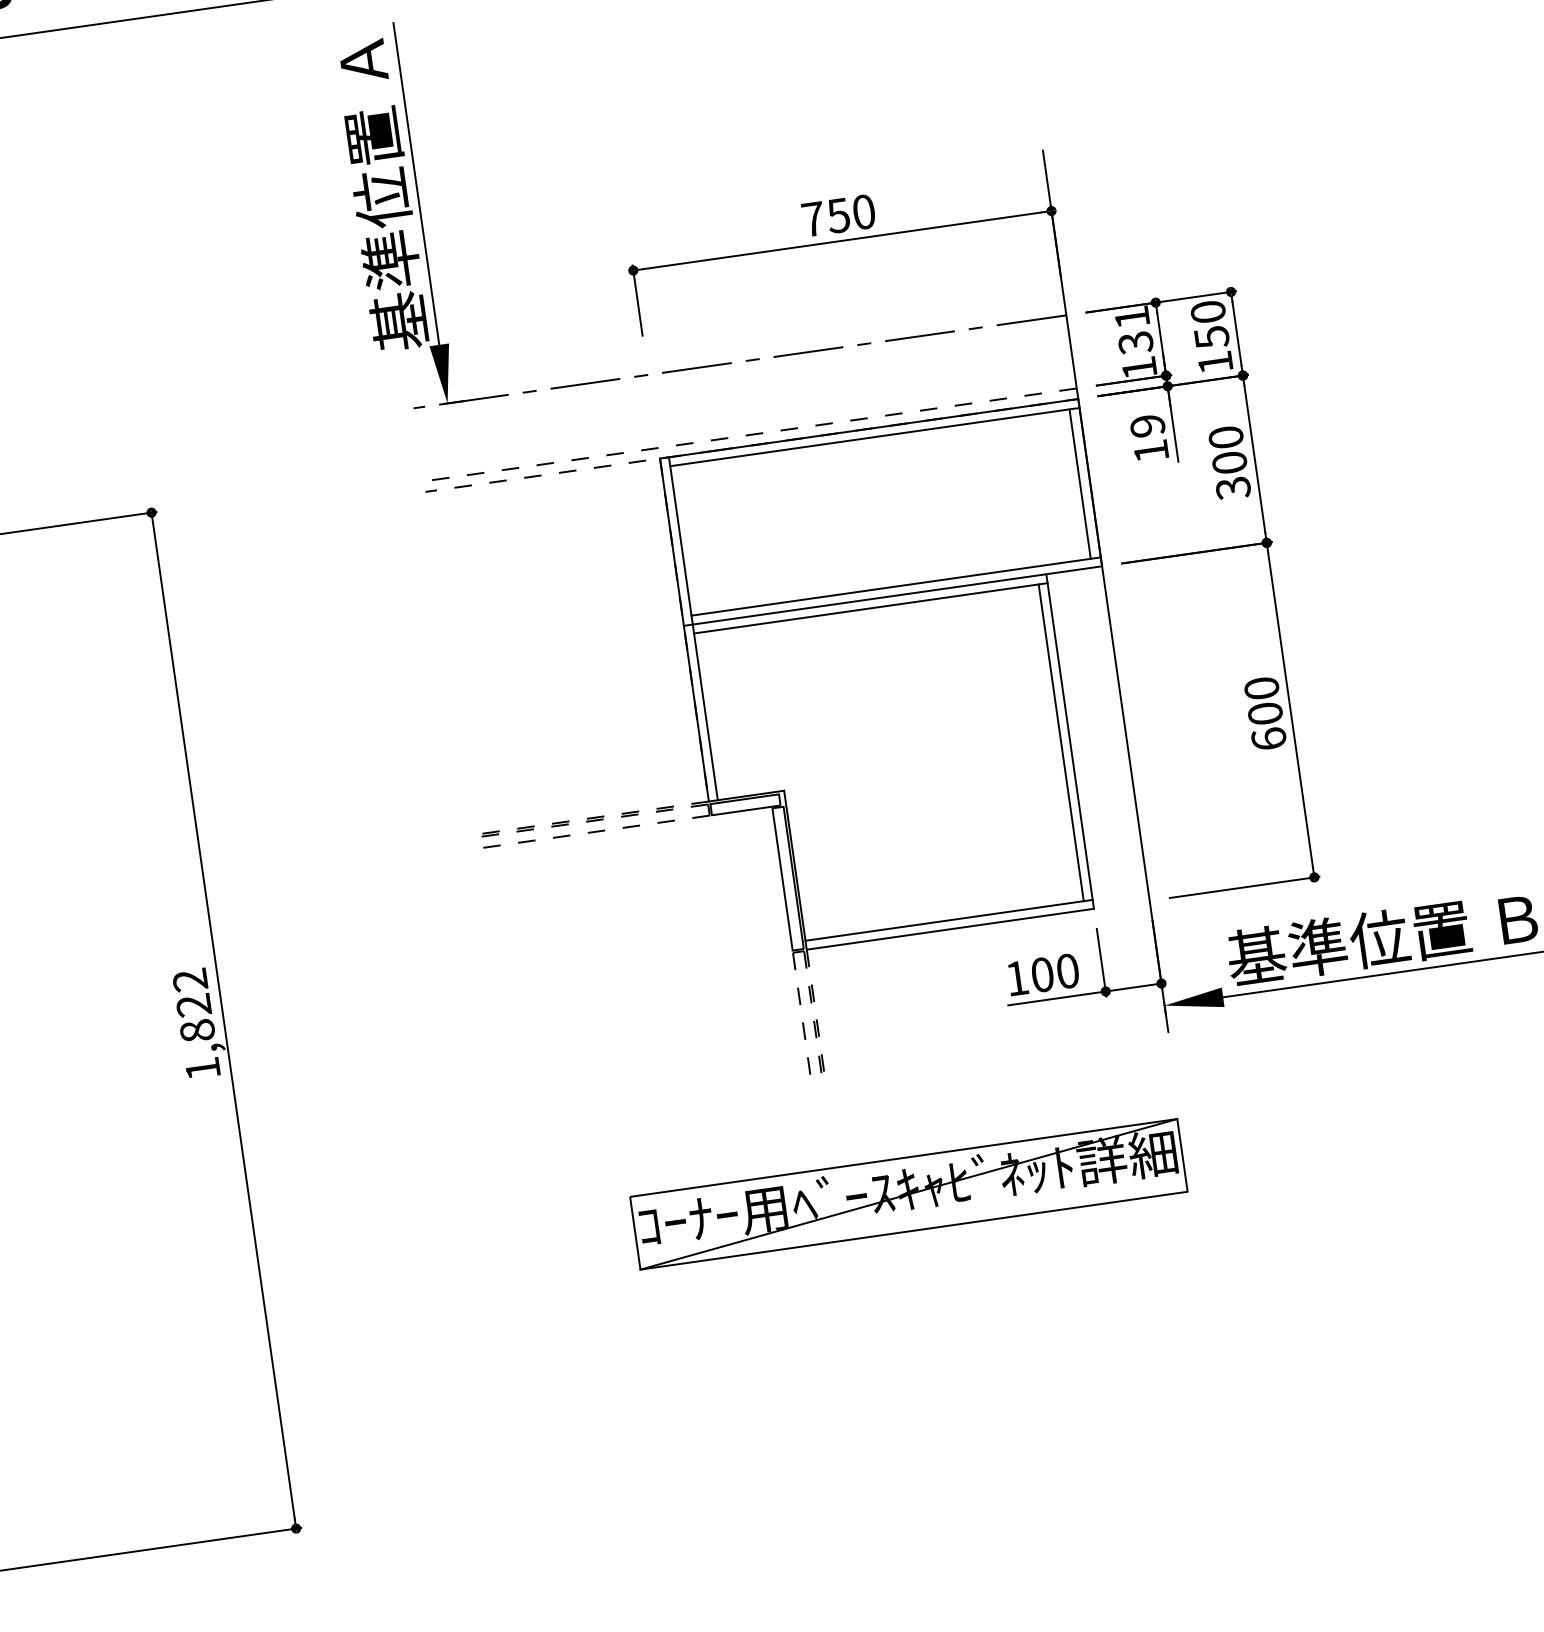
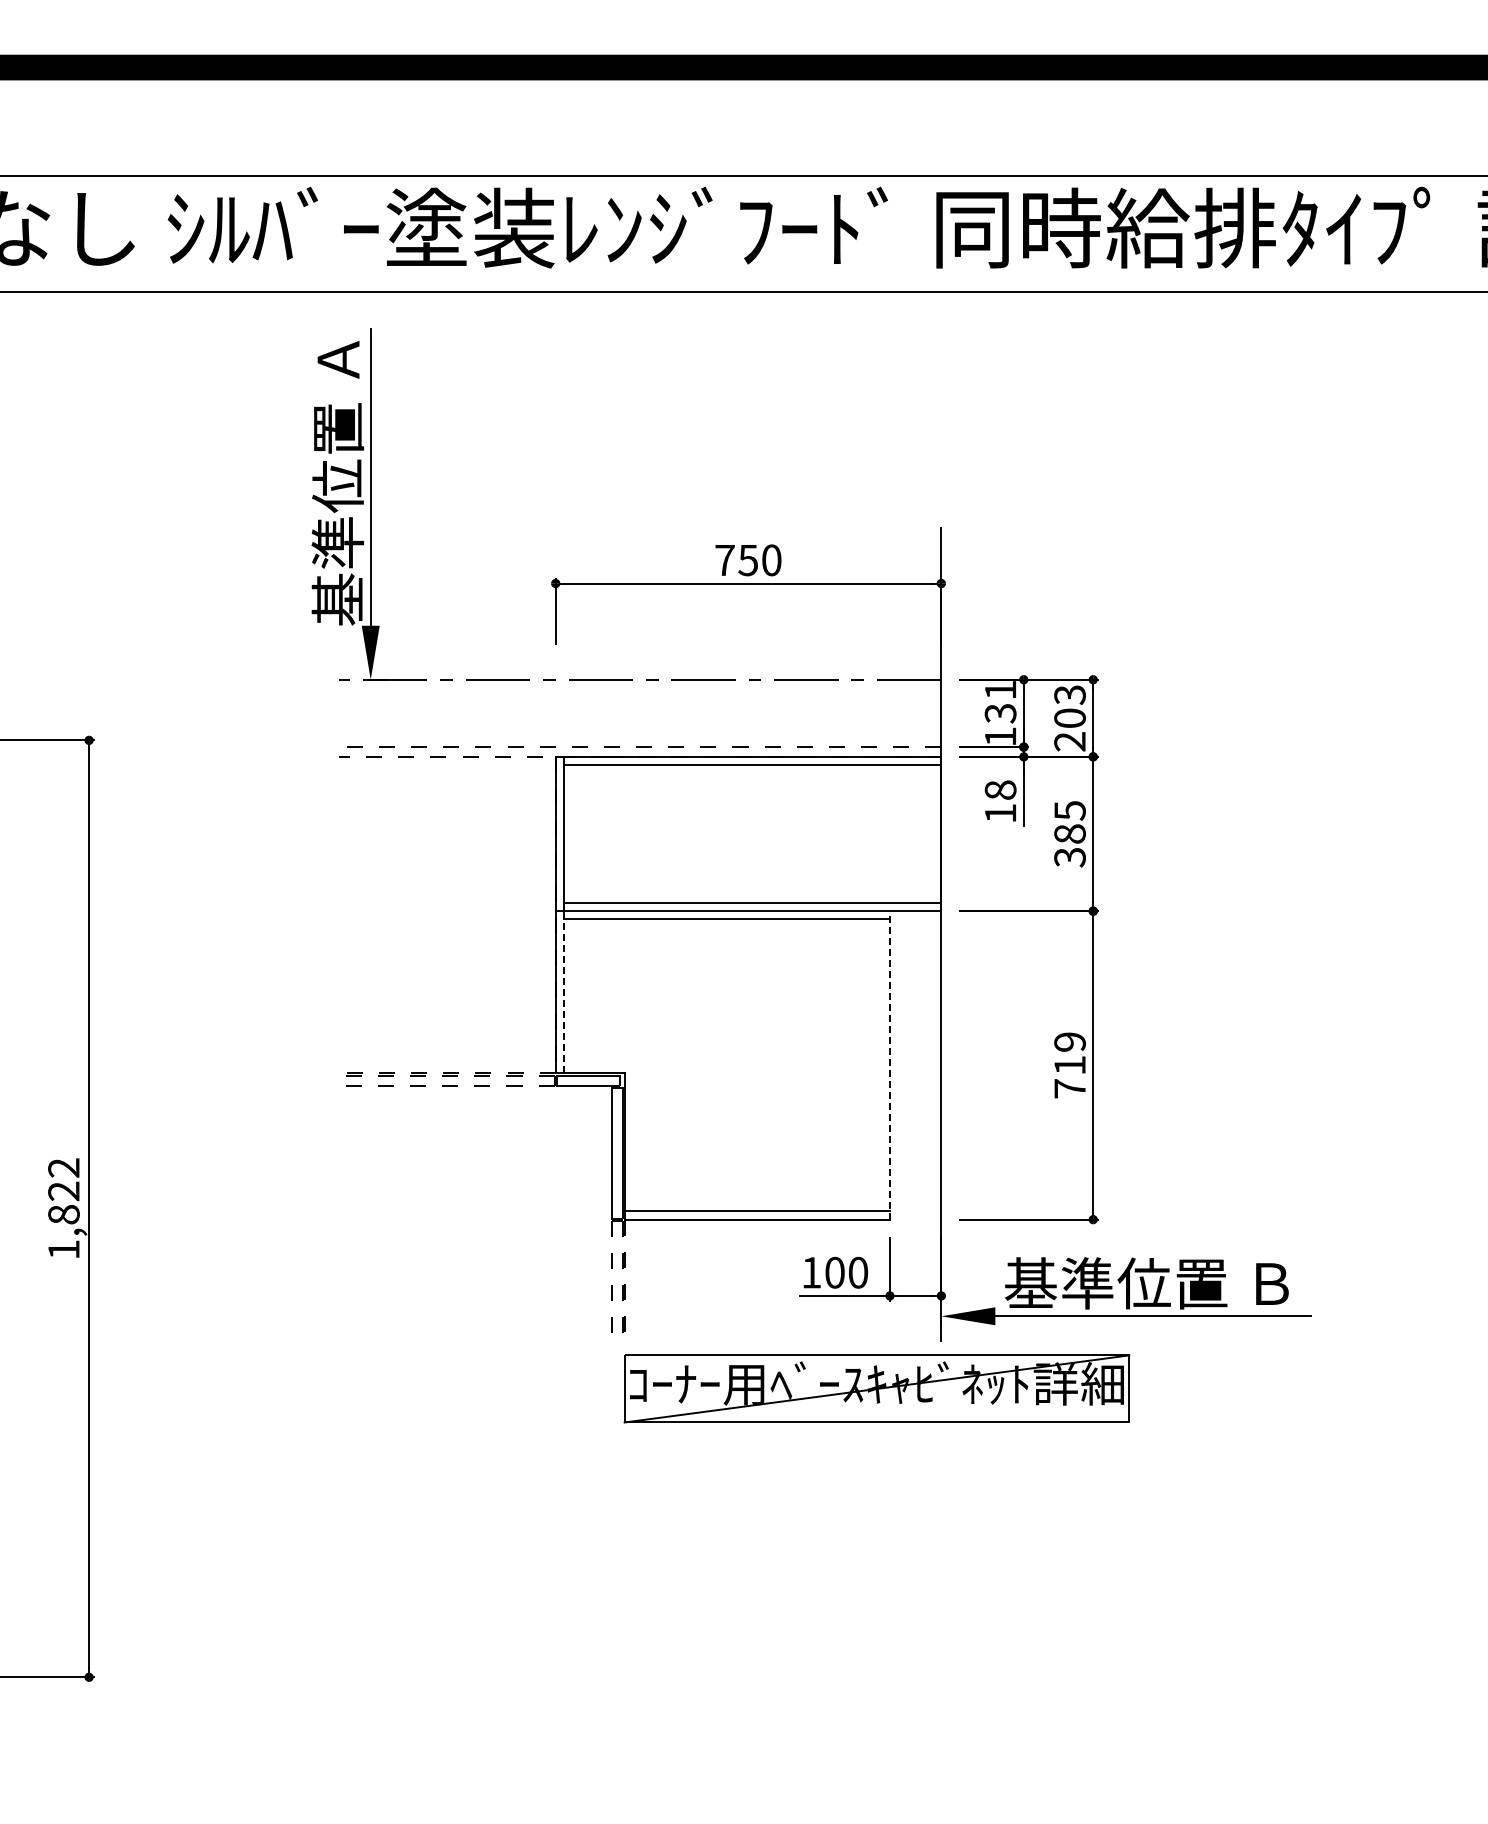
text: (1211, 337) -> (1069, 718), 150 -> 203
text: (1147, 425) -> (1000, 789), 19 -> 18
text: (1227, 450) -> (1069, 822), 300 -> 385
line: (1080, 483) -> (932, 833), removed
line: (704, 712) -> (563, 992), solid -> dashed
text: (1264, 713) -> (1069, 1065), 600 -> 719
line: (1069, 740) -> (889, 1064), solid -> dashed
line: (1060, 742) -> (881, 1065), removed
part: (908, 1193) -> (876, 1388), moved

